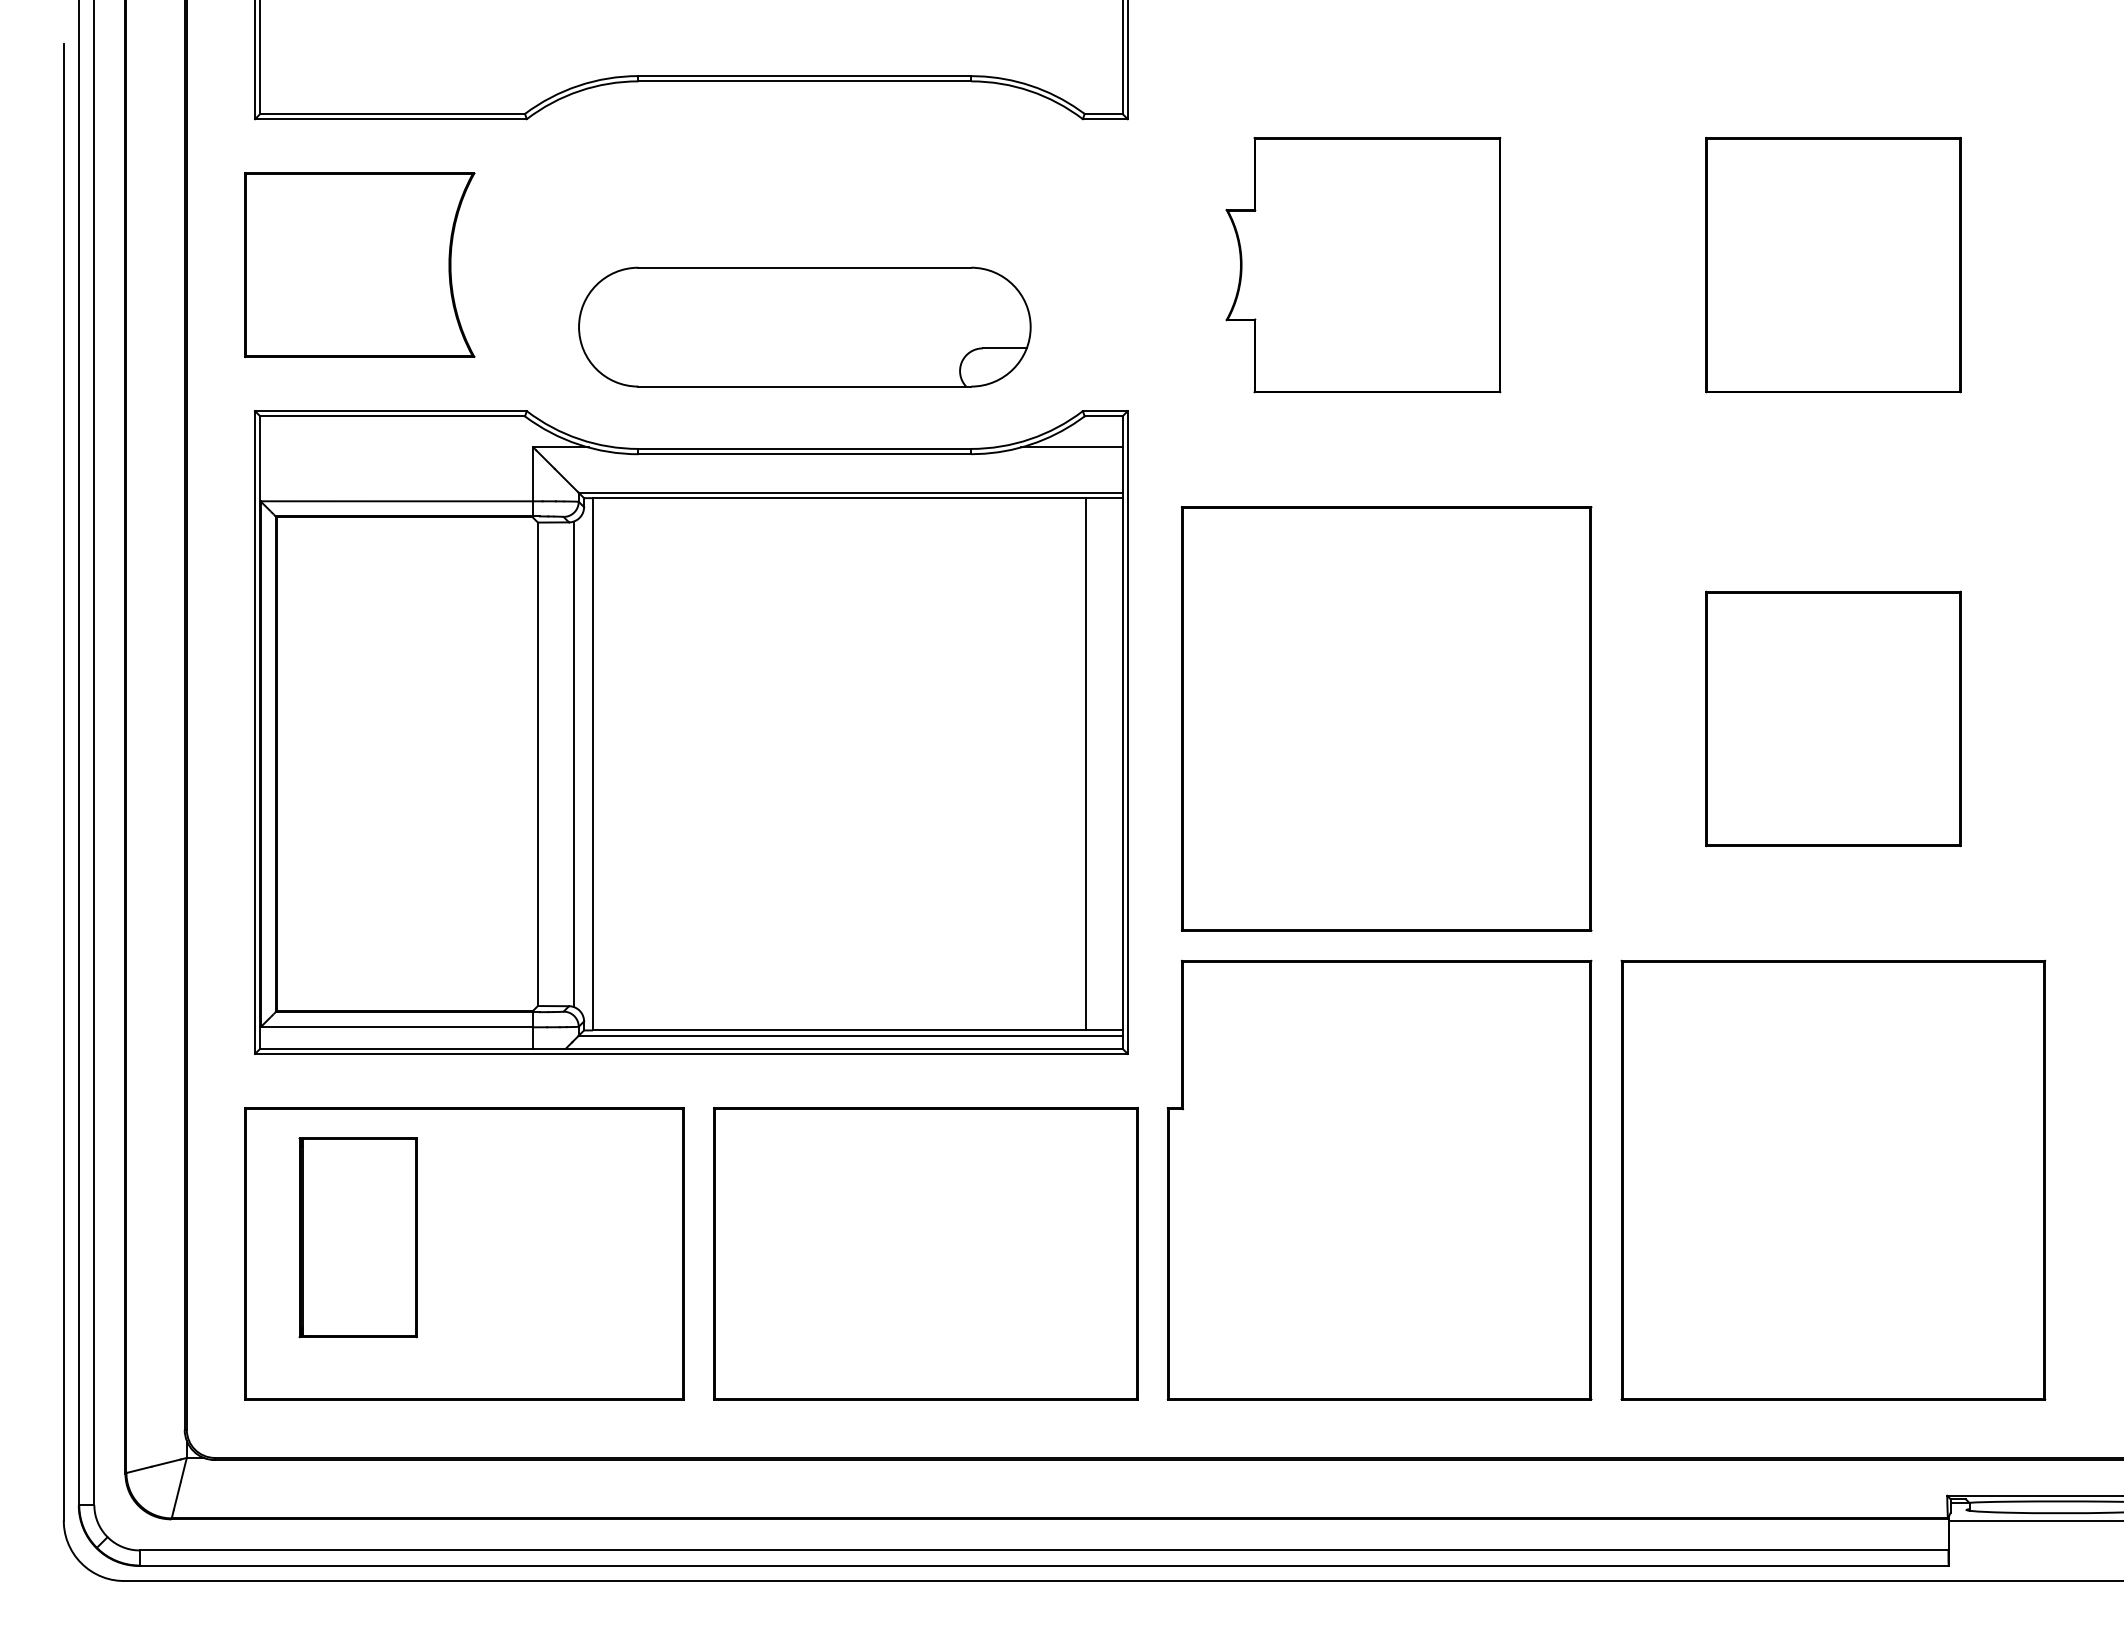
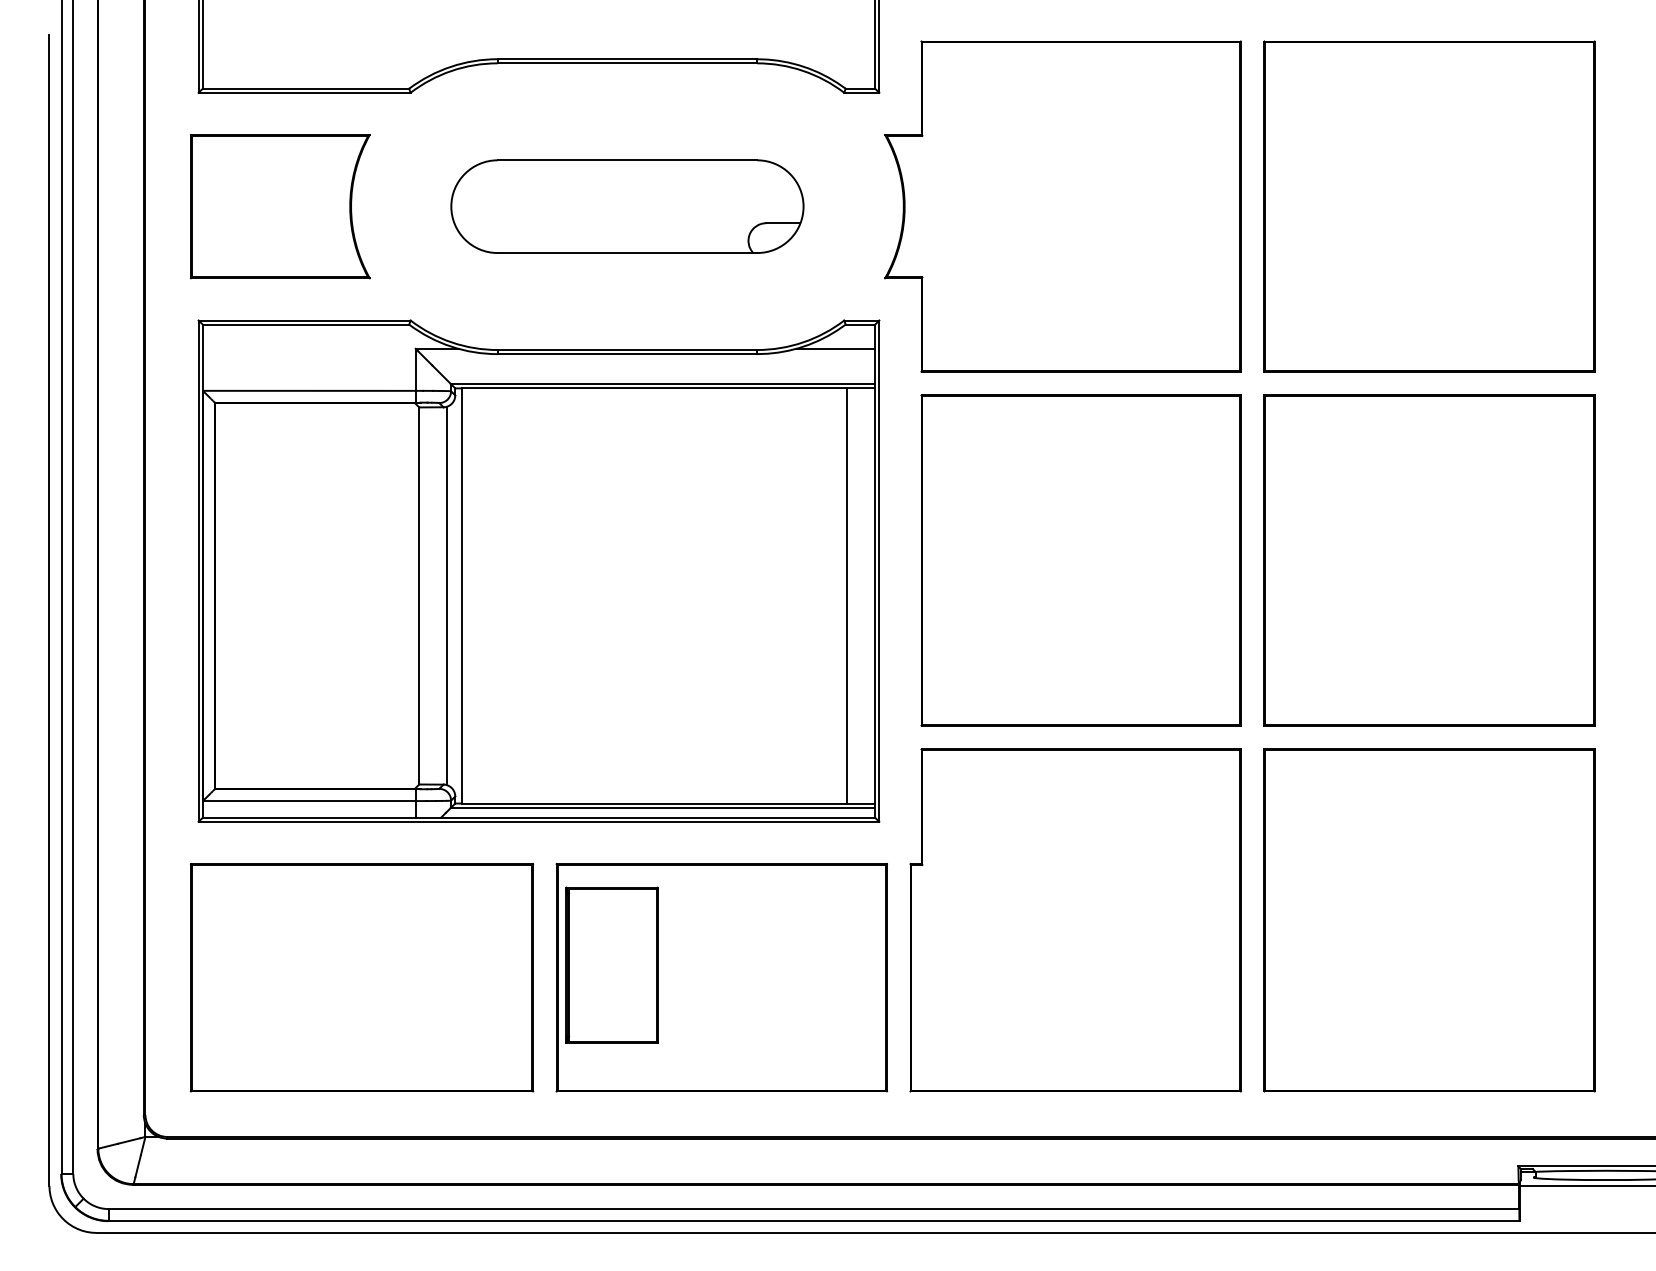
part: (1363, 264) -> (1063, 206), size x1.67
part: (1833, 264) -> (1429, 206), size x1.67
part: (804, 326) -> (627, 206), moved
part: (1833, 718) -> (1429, 560), size x1.67
part: (357, 1237) -> (611, 965), moved

